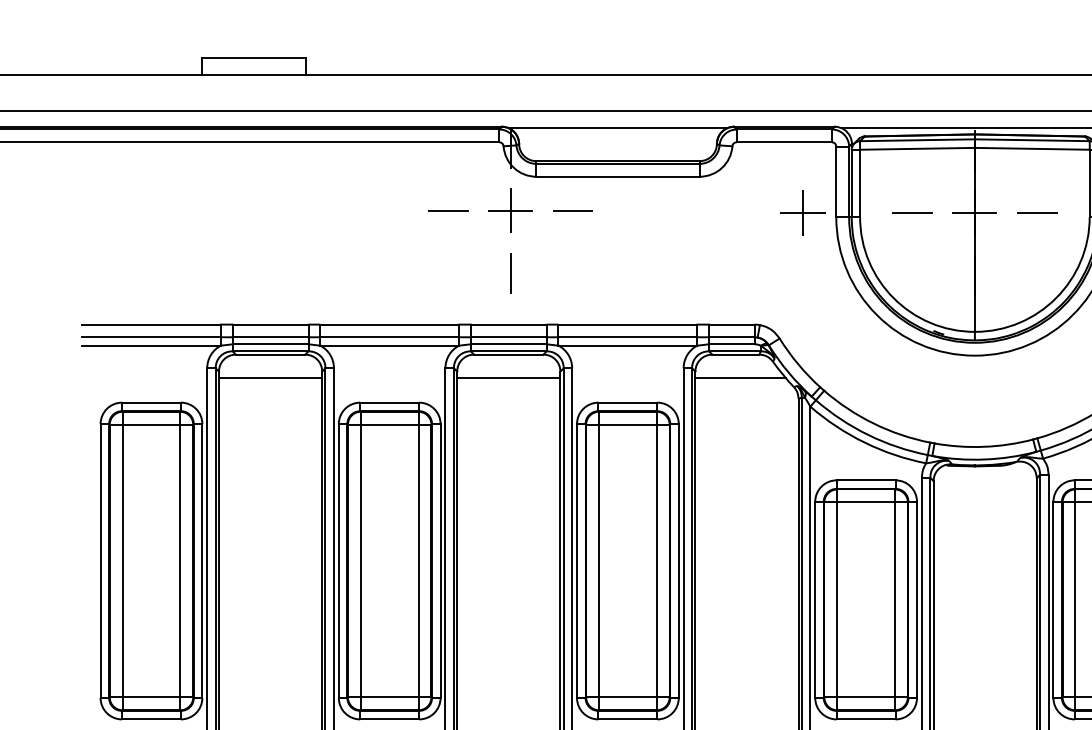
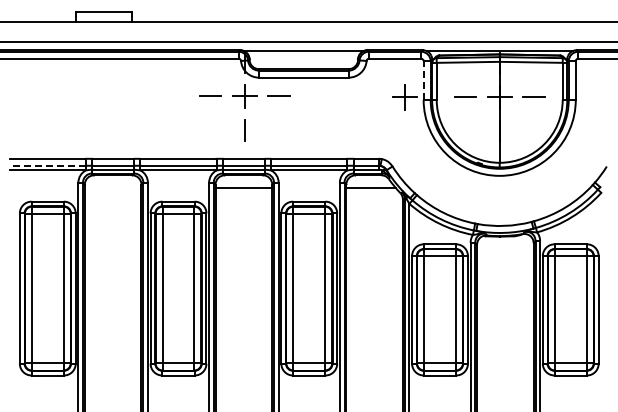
line: (836, 180) -> (423, 79), solid -> dashed
line: (150, 336) -> (47, 165), solid -> dashed
line: (269, 378) -> (112, 188), removed

